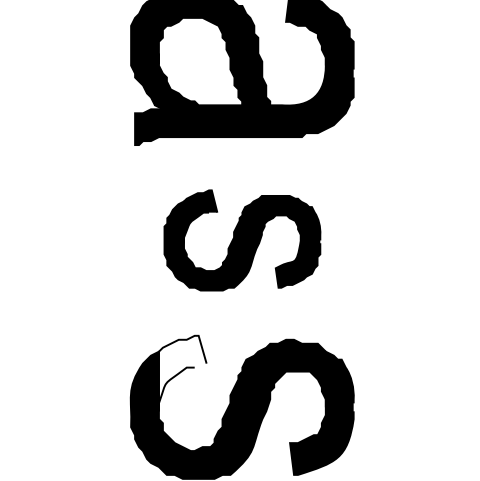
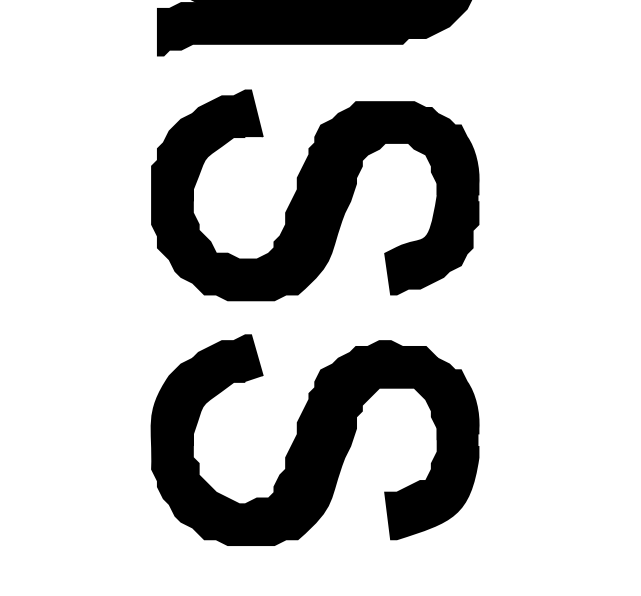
part: (242, 240) -> (315, 195), size x1.43
fill: (182, 373) -> (227, 390), added

